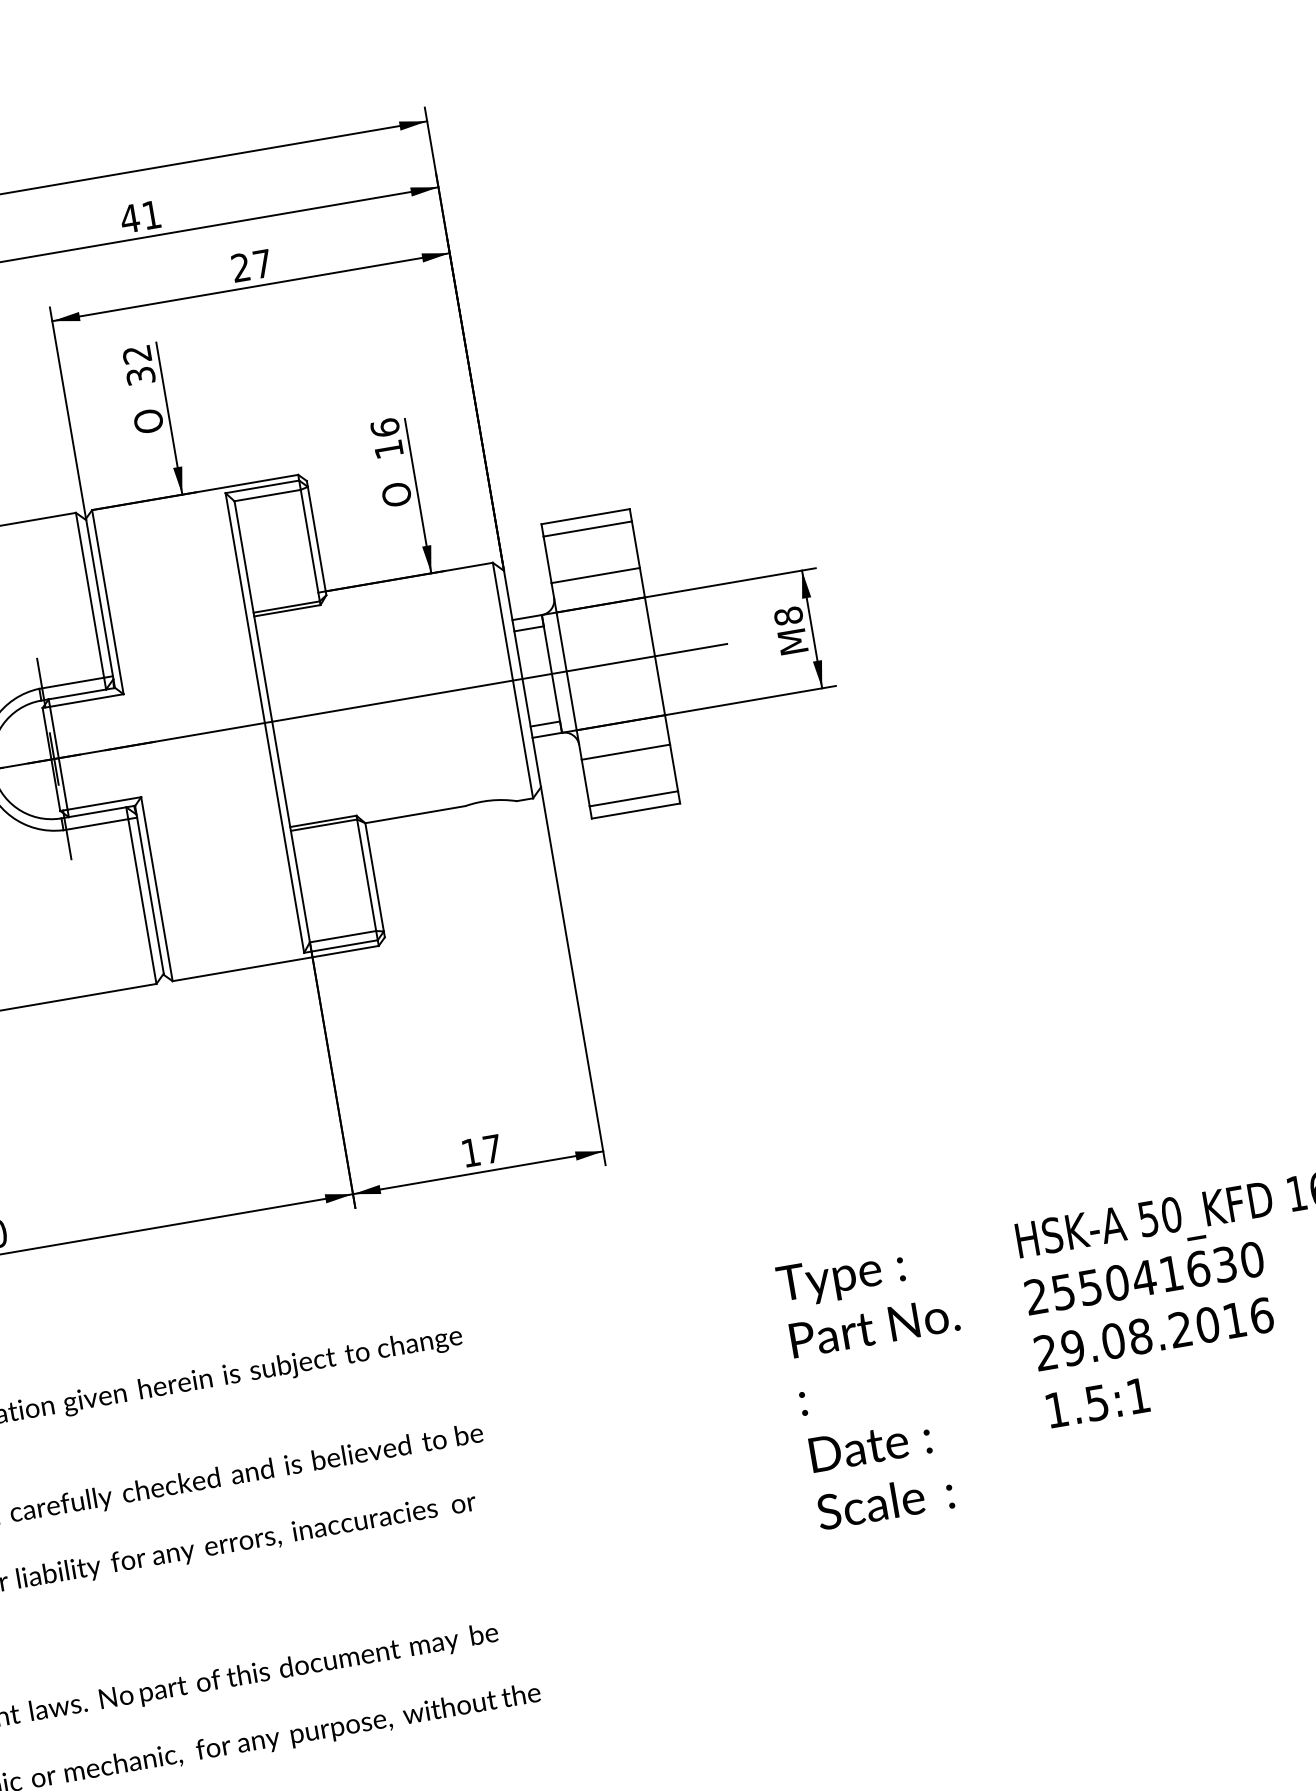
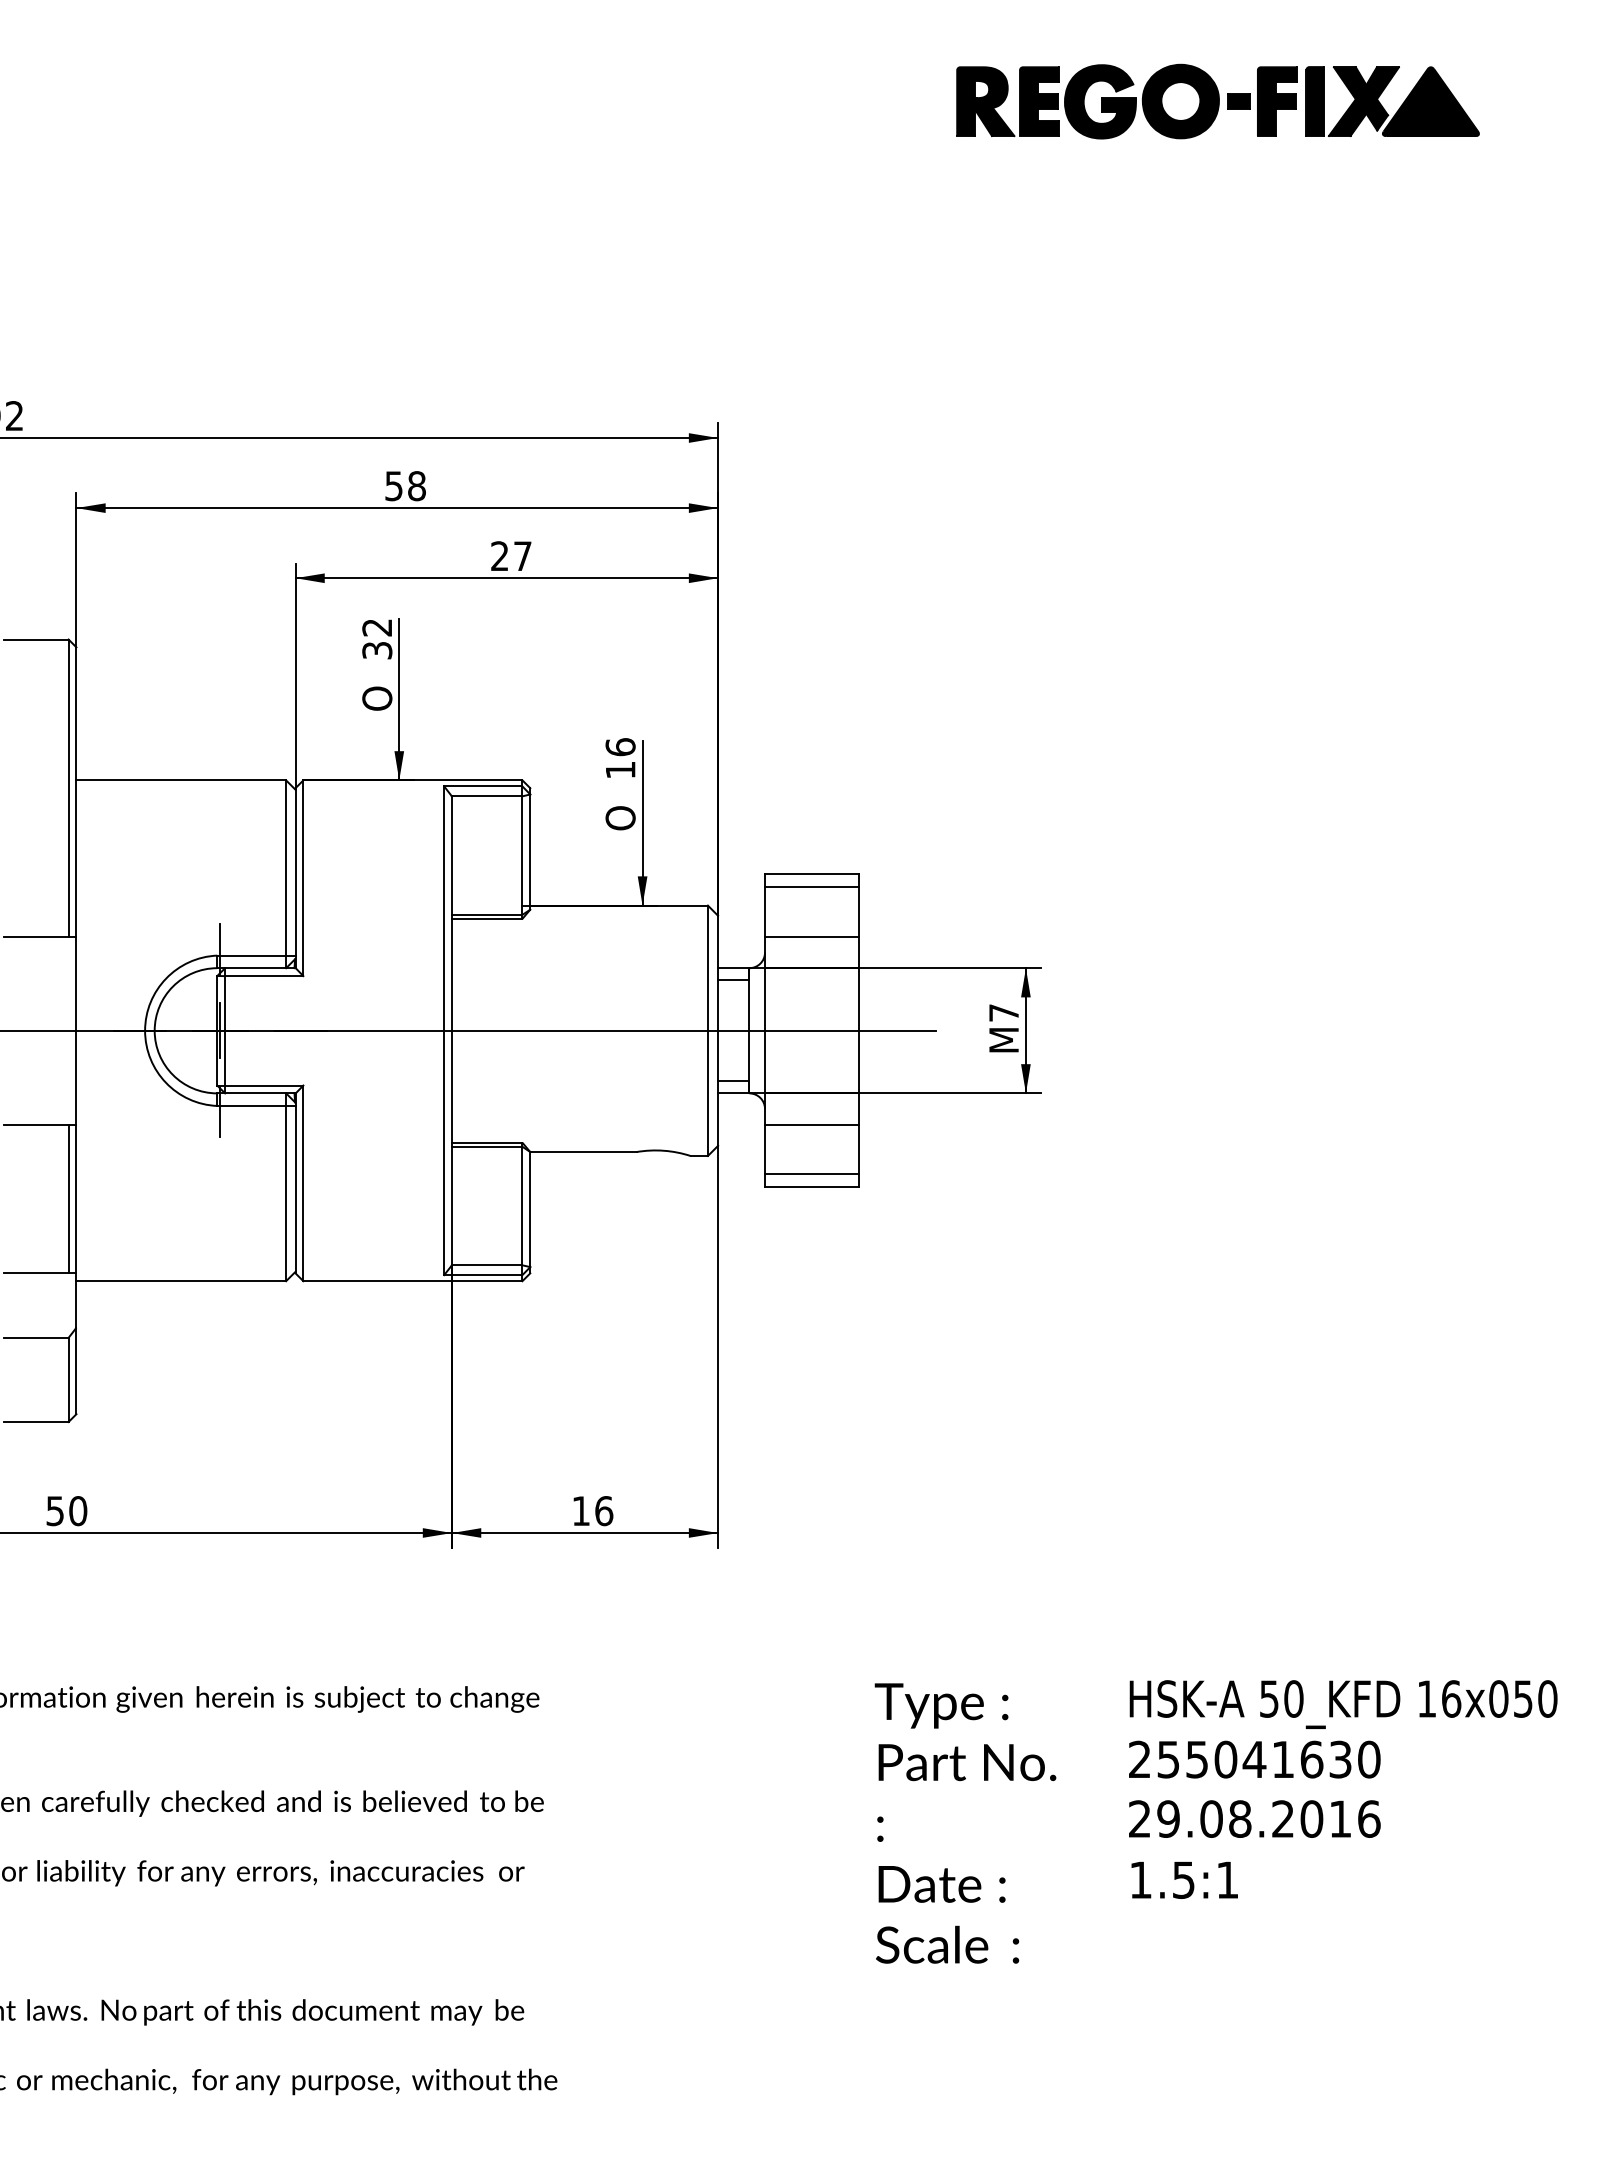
text: (140, 217) -> (404, 486), 41 -> 58
text: (788, 615) -> (1004, 1012), 8 -> 7
text: (492, 1149) -> (604, 1511), 17 -> 16

